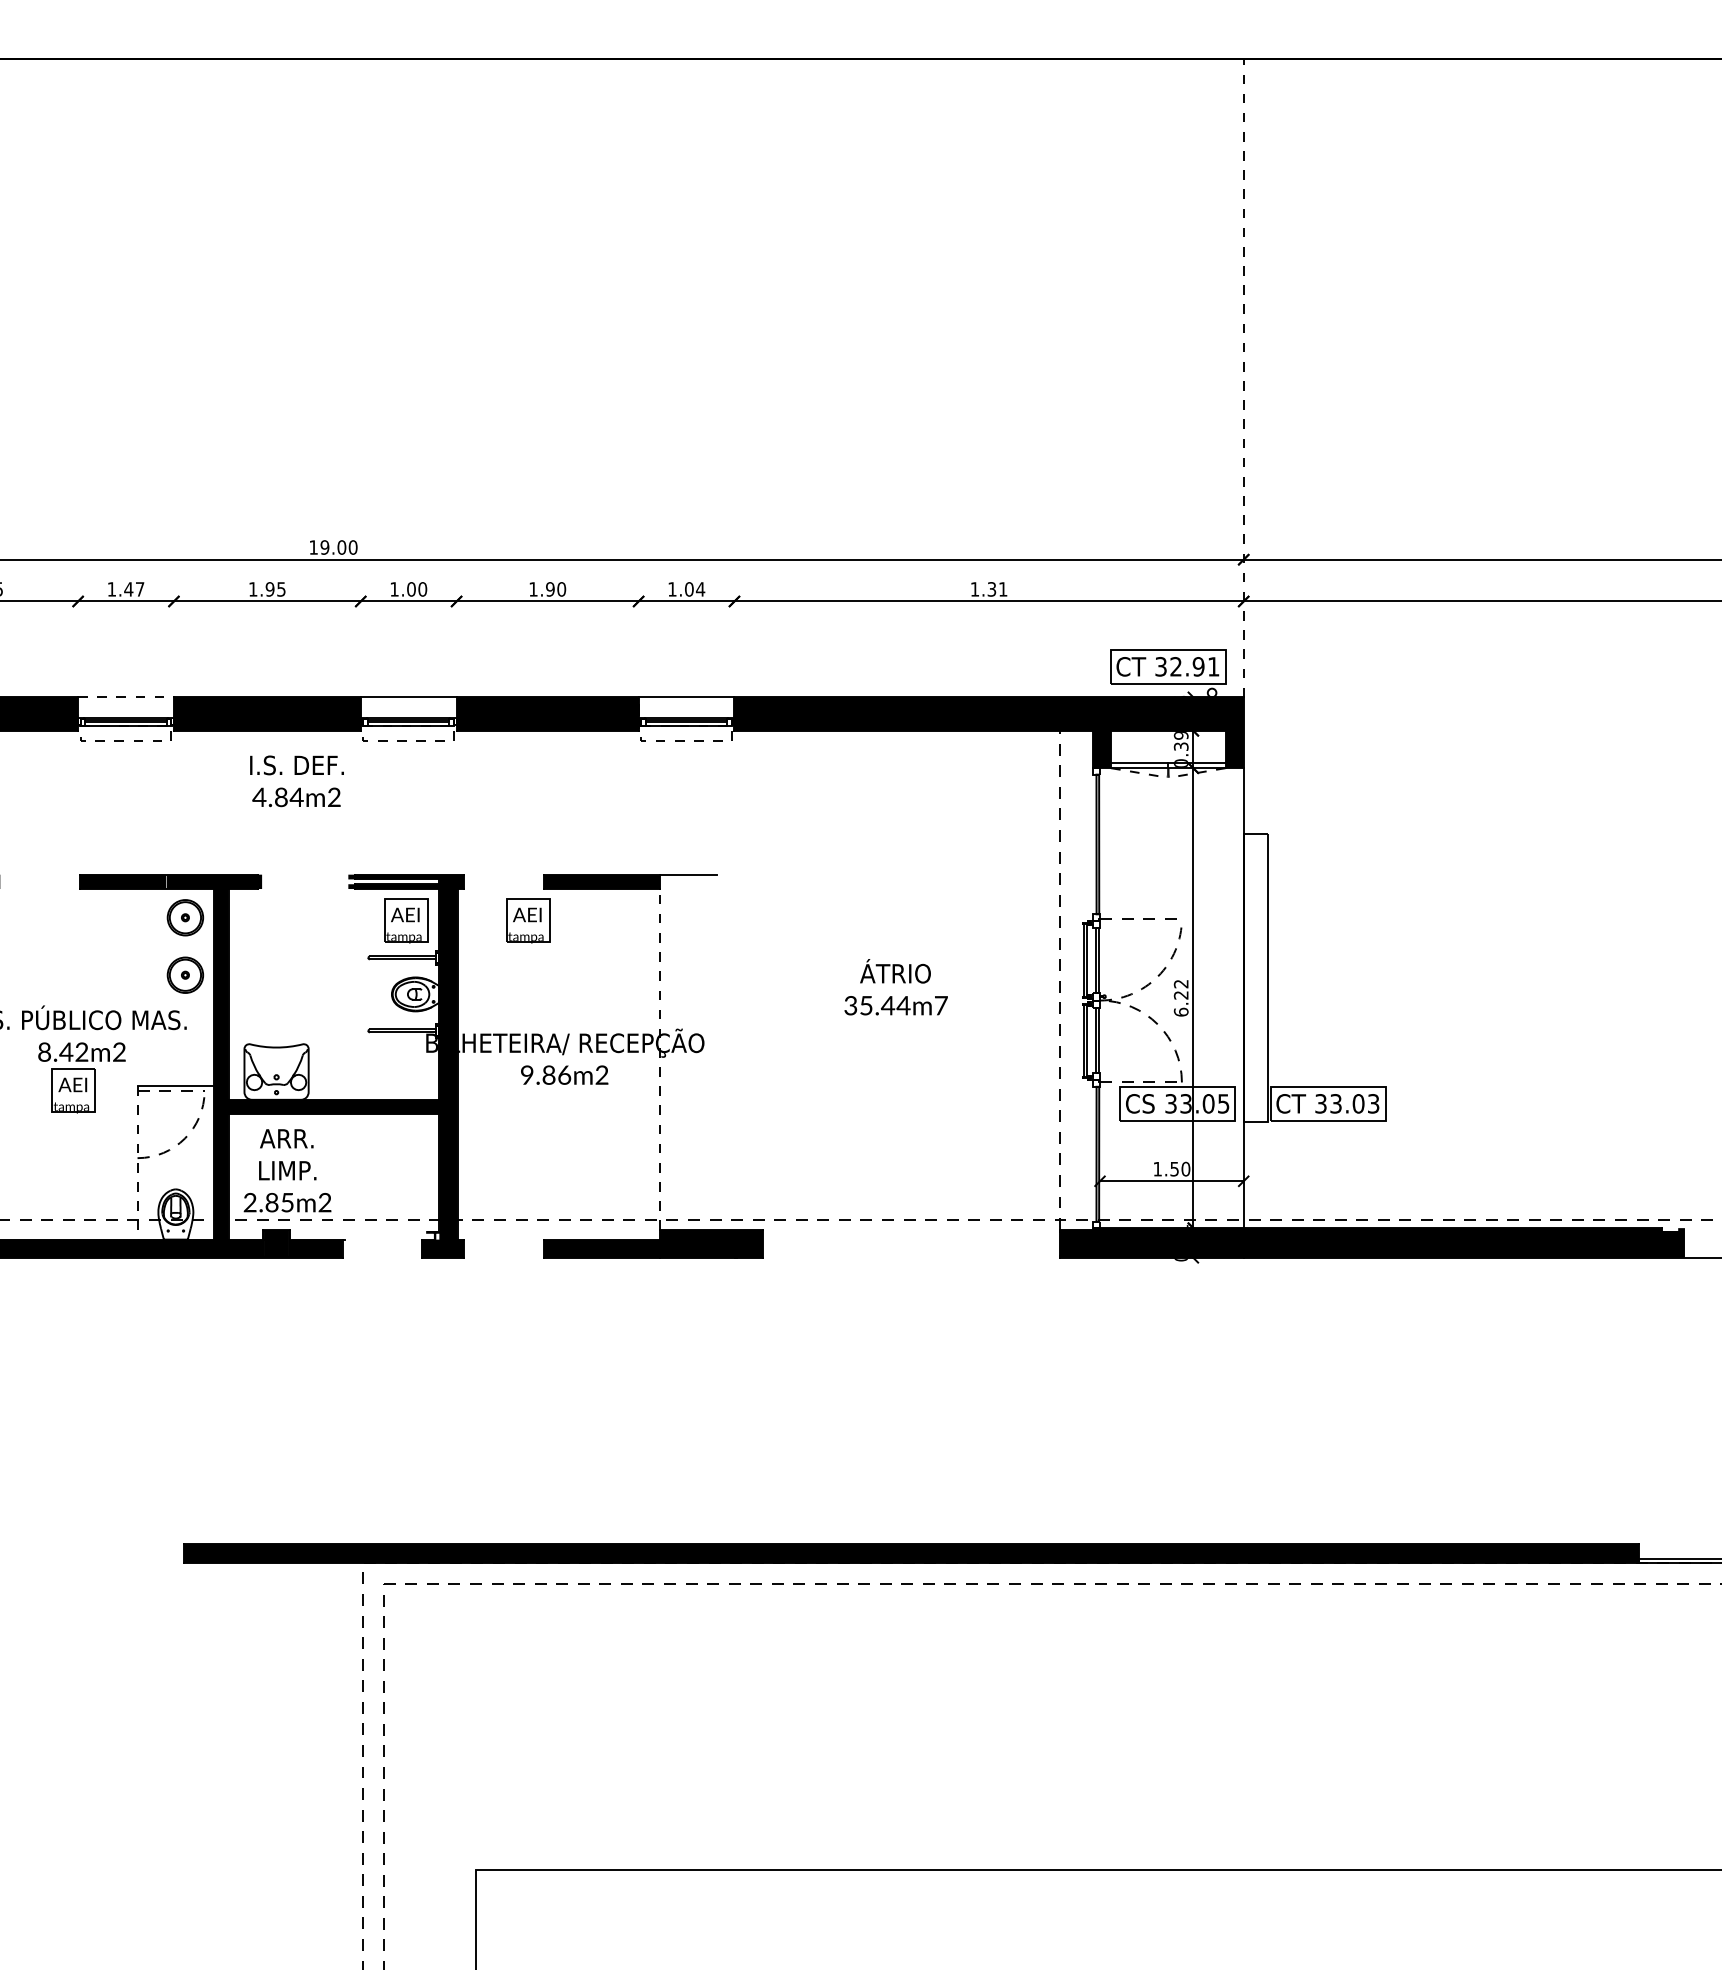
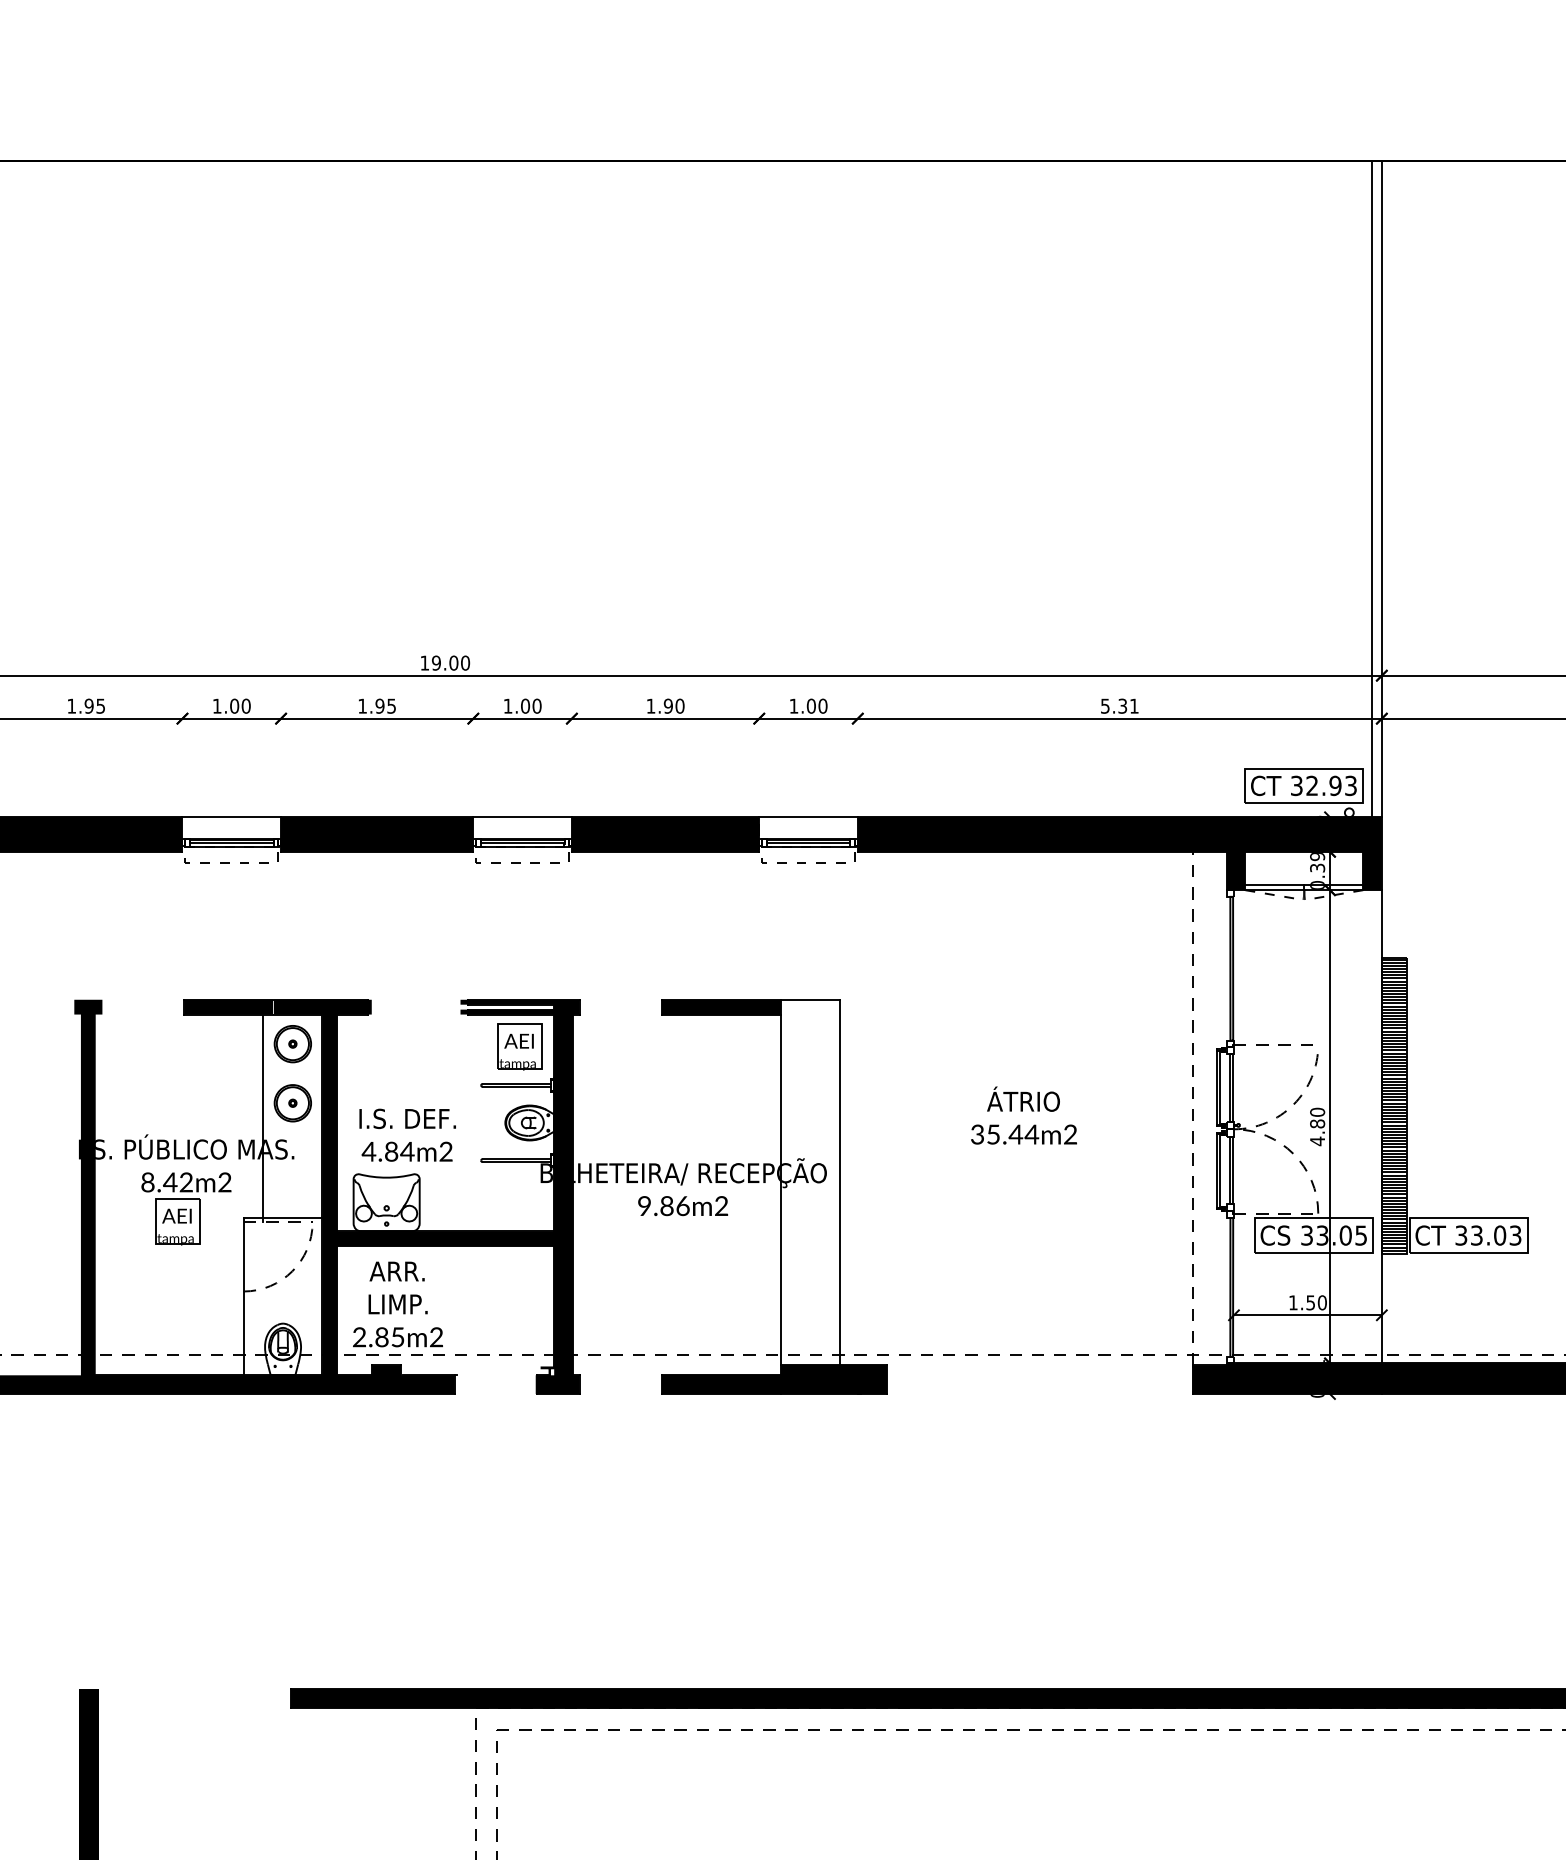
line: (1243, 377) -> (1381, 488), dashed -> solid
line: (1234, 378) -> (1372, 489), added
text: (134, 589) -> (240, 706), 1.47 -> 1.00
text: (700, 589) -> (822, 706), 1.04 -> 1.00
text: (974, 589) -> (1104, 706), 1.31 -> 5.31
text: (1213, 666) -> (1350, 785), 32.91 -> 32.93
line: (126, 697) -> (232, 817), dashed -> solid
text: (296, 781) -> (407, 1135), moved
part: (528, 920) -> (645, 1046), removed
hatch: (1255, 976) -> (1393, 1104), added
line: (156, 990) -> (263, 1118), added
text: (1180, 997) -> (1316, 1126), 6.22 -> 4.80
text: (940, 1005) -> (1069, 1134), 35.44m7 -> 35.44m2
line: (717, 1052) -> (840, 1182), added
line: (659, 1059) -> (780, 1189), dashed -> solid
line: (137, 1162) -> (243, 1295), dashed -> solid

